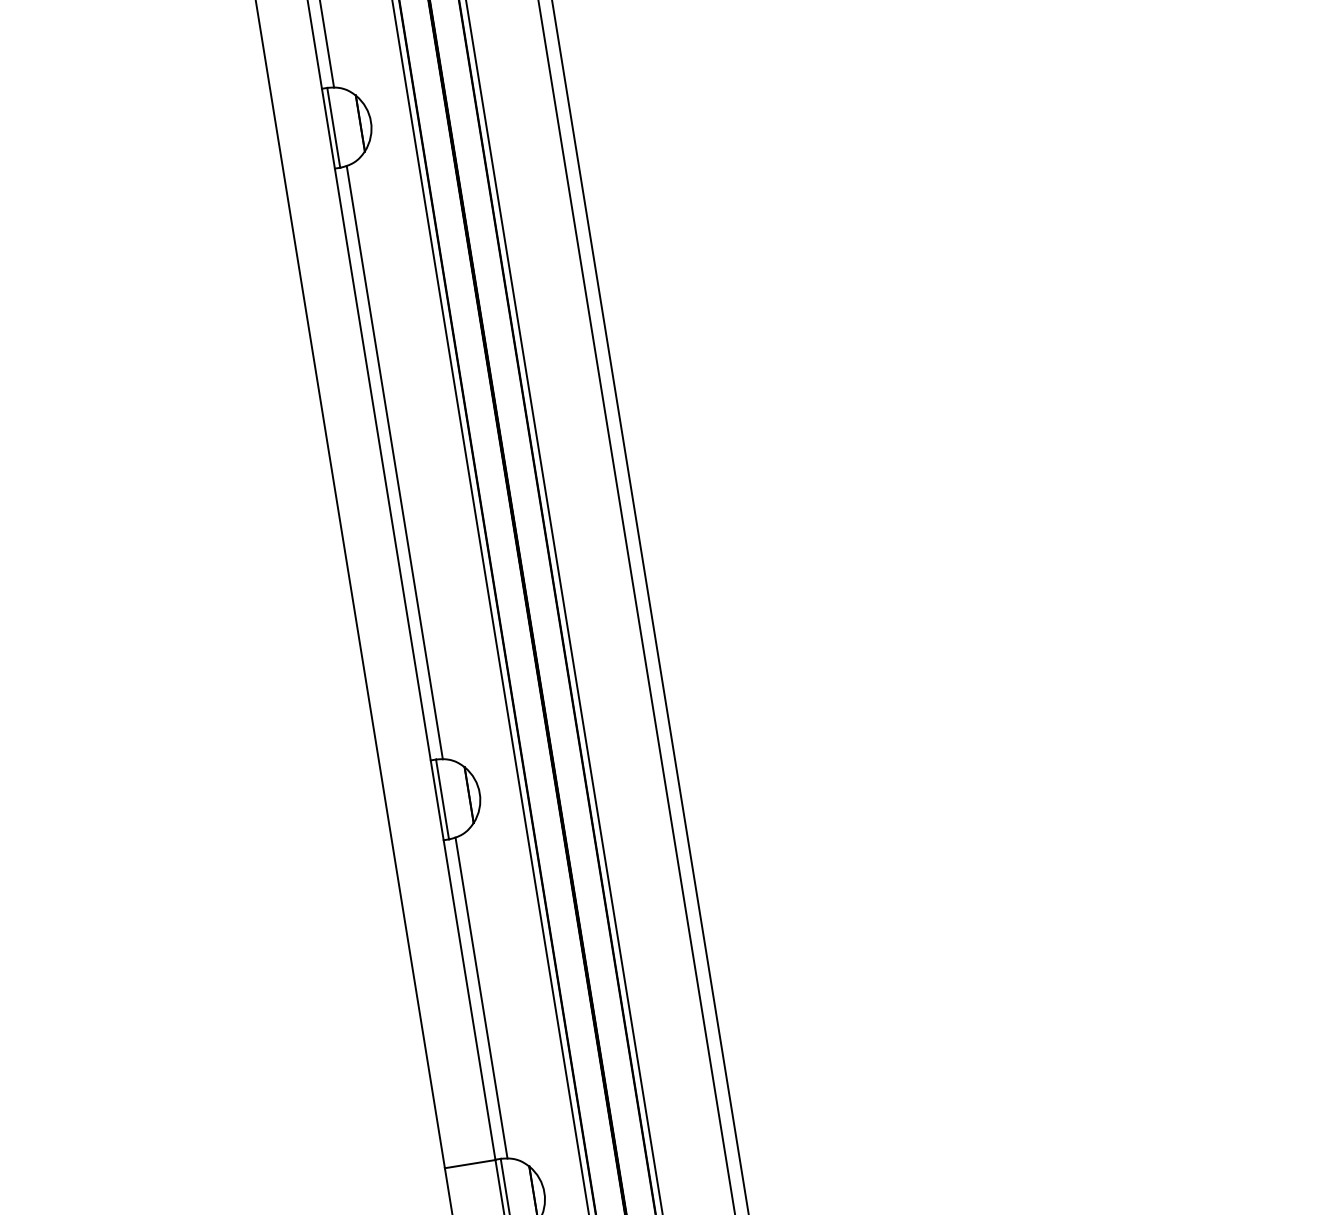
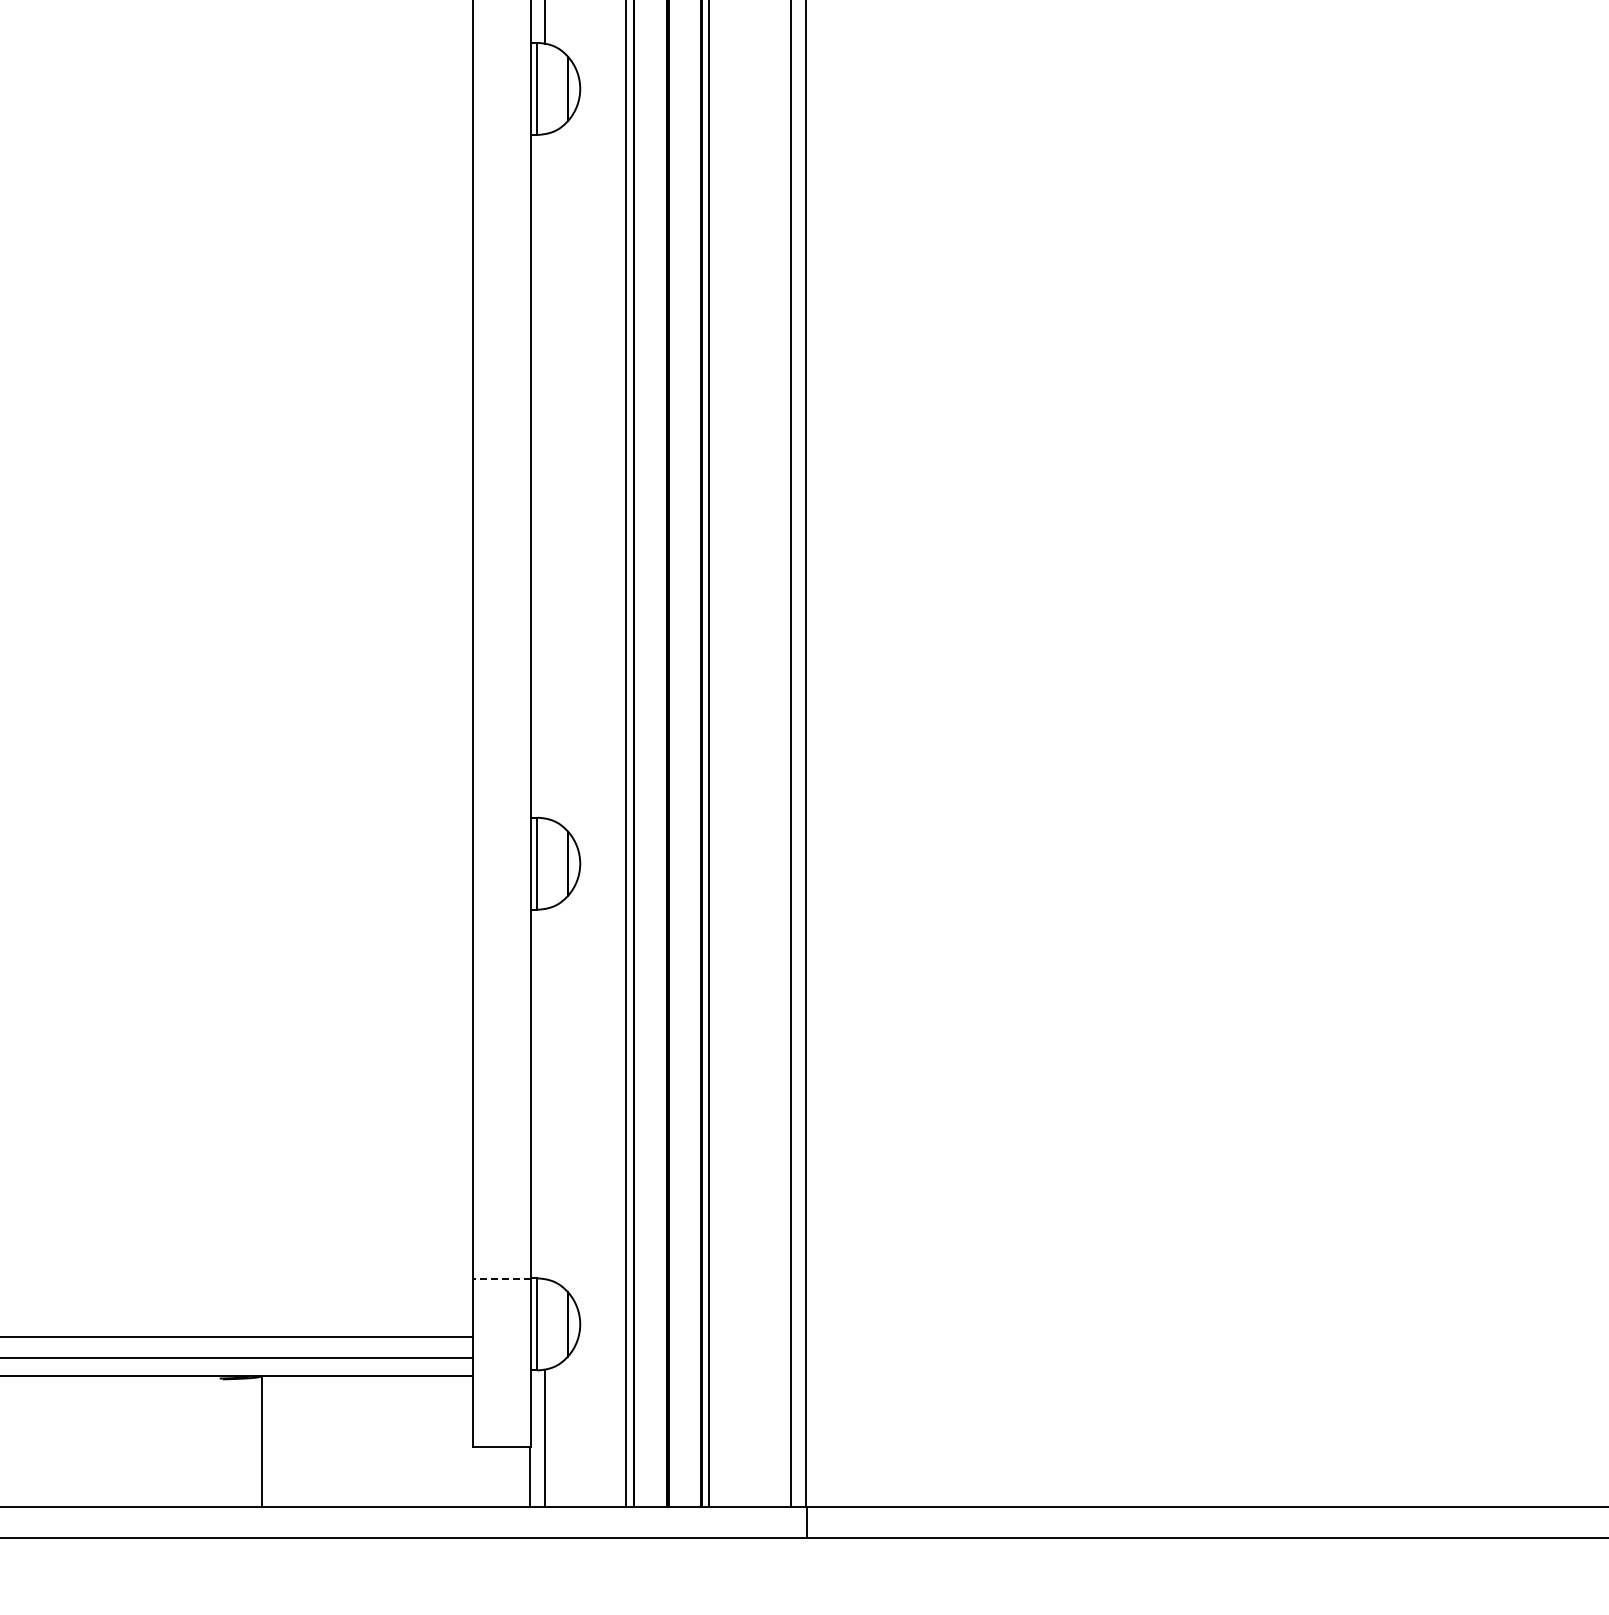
line: (394, 462) -> (544, 476), removed
line: (481, 997) -> (544, 1093), removed
line: (469, 1164) -> (501, 1278), solid -> dashed

